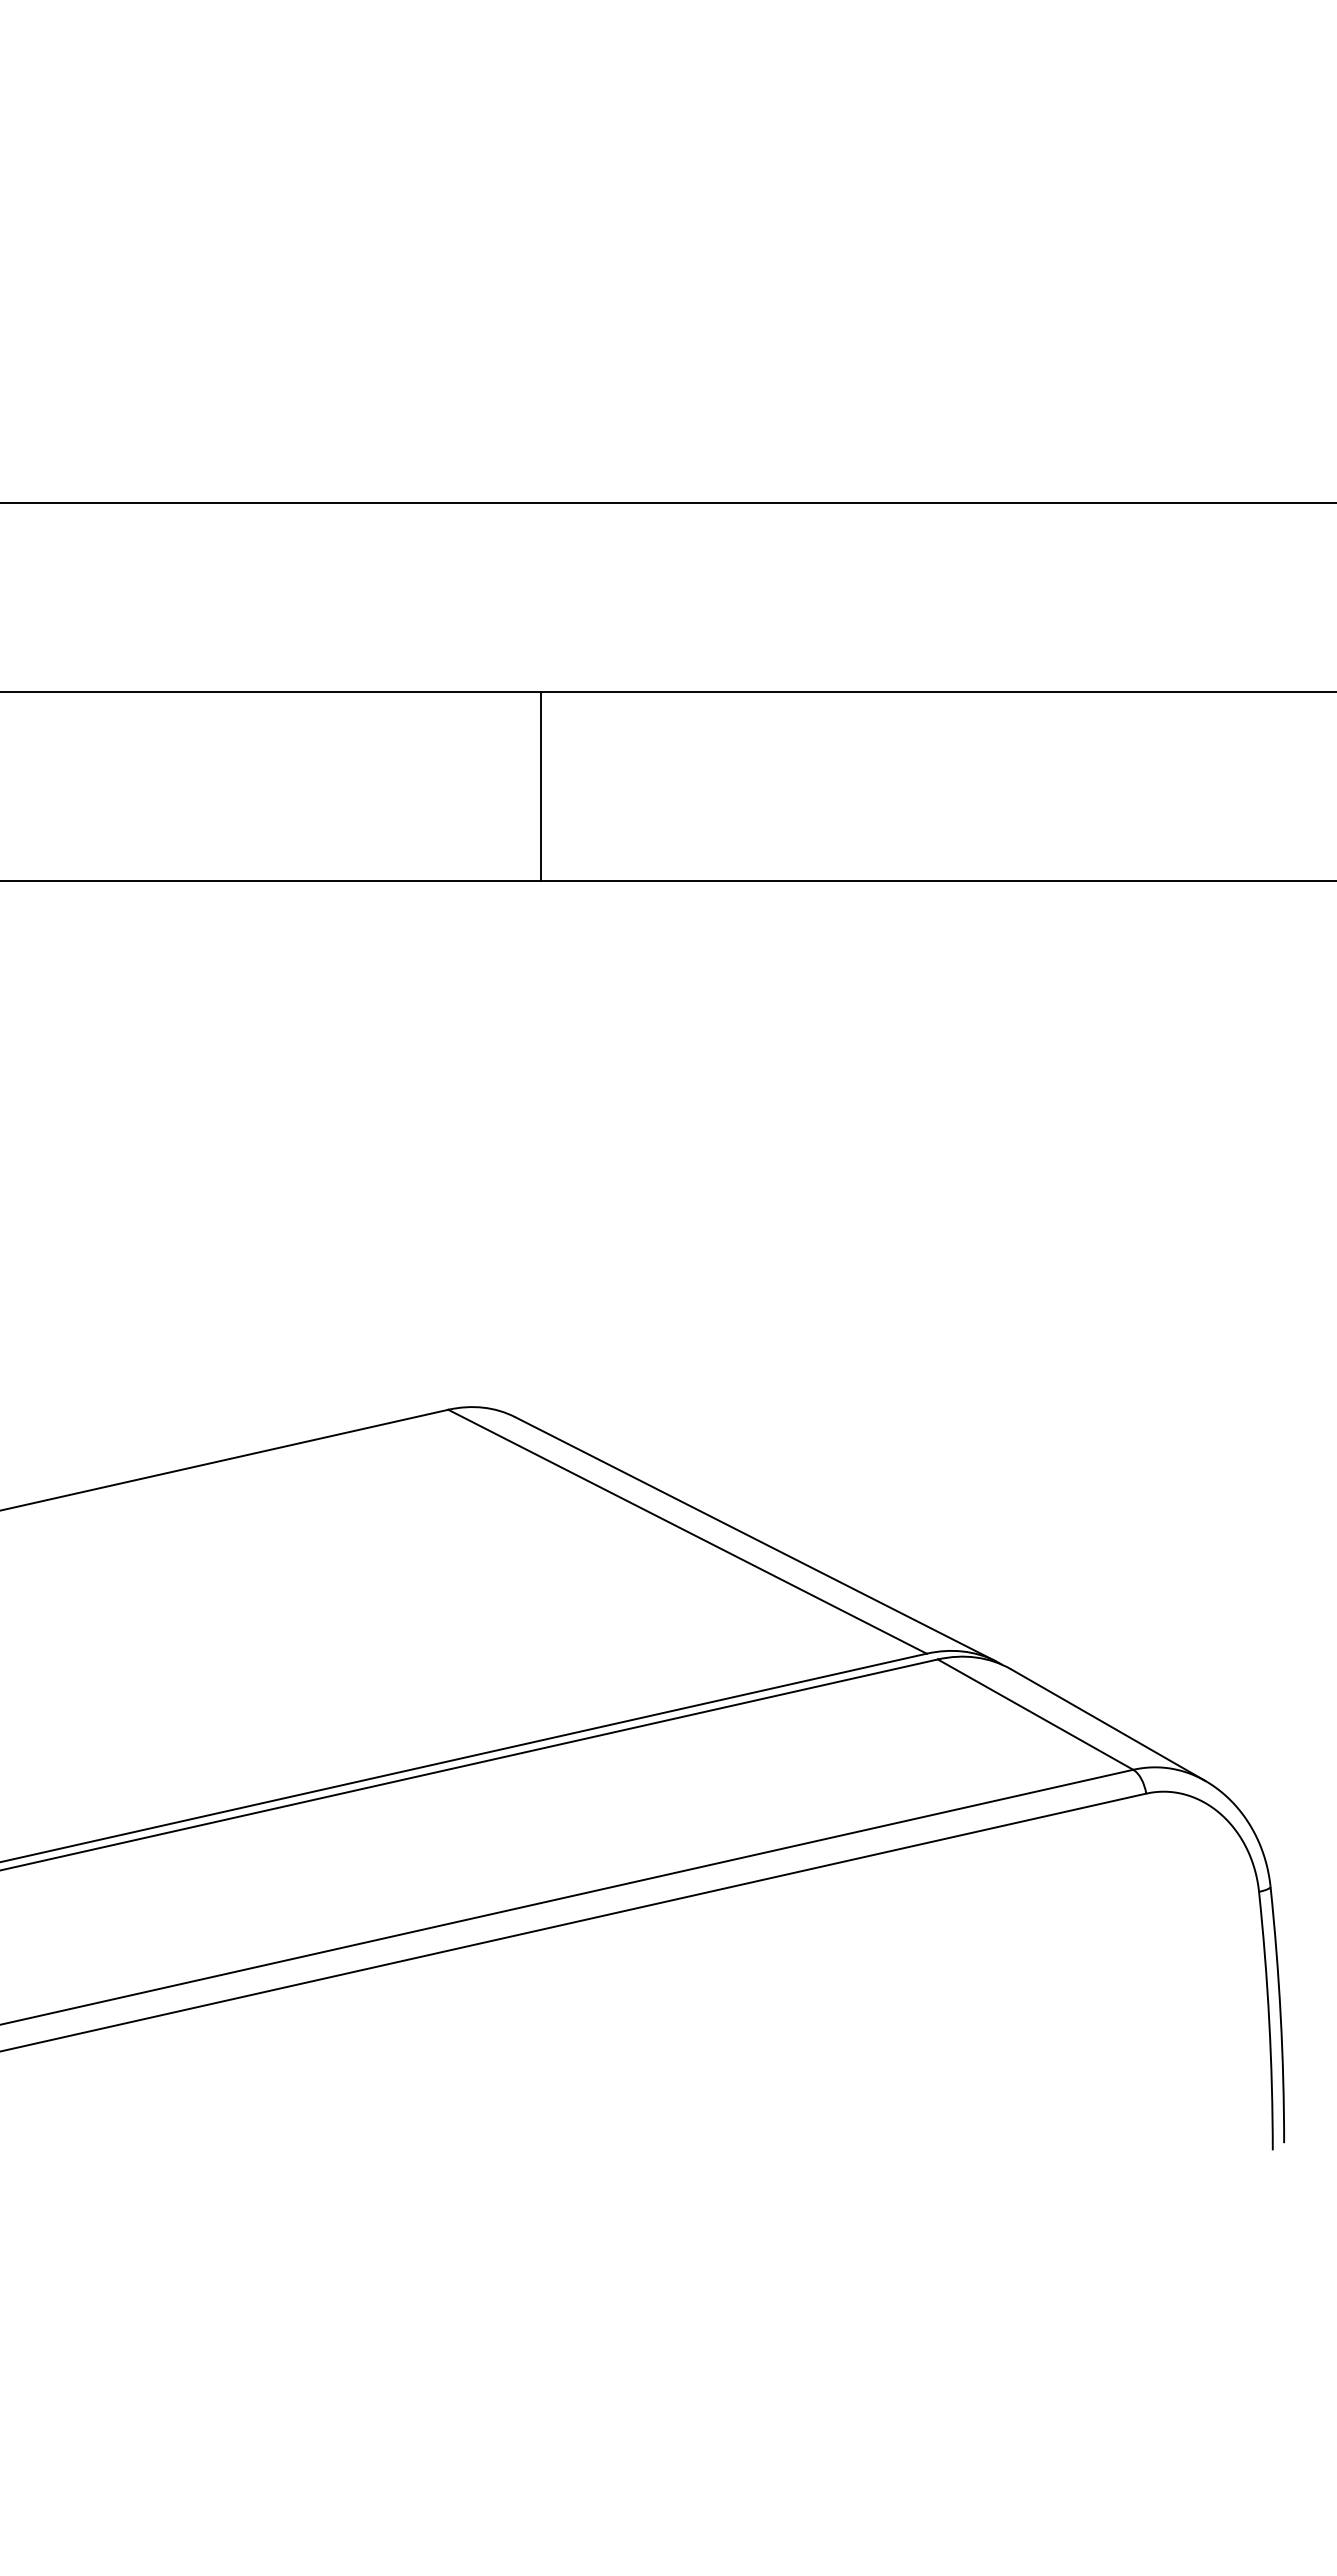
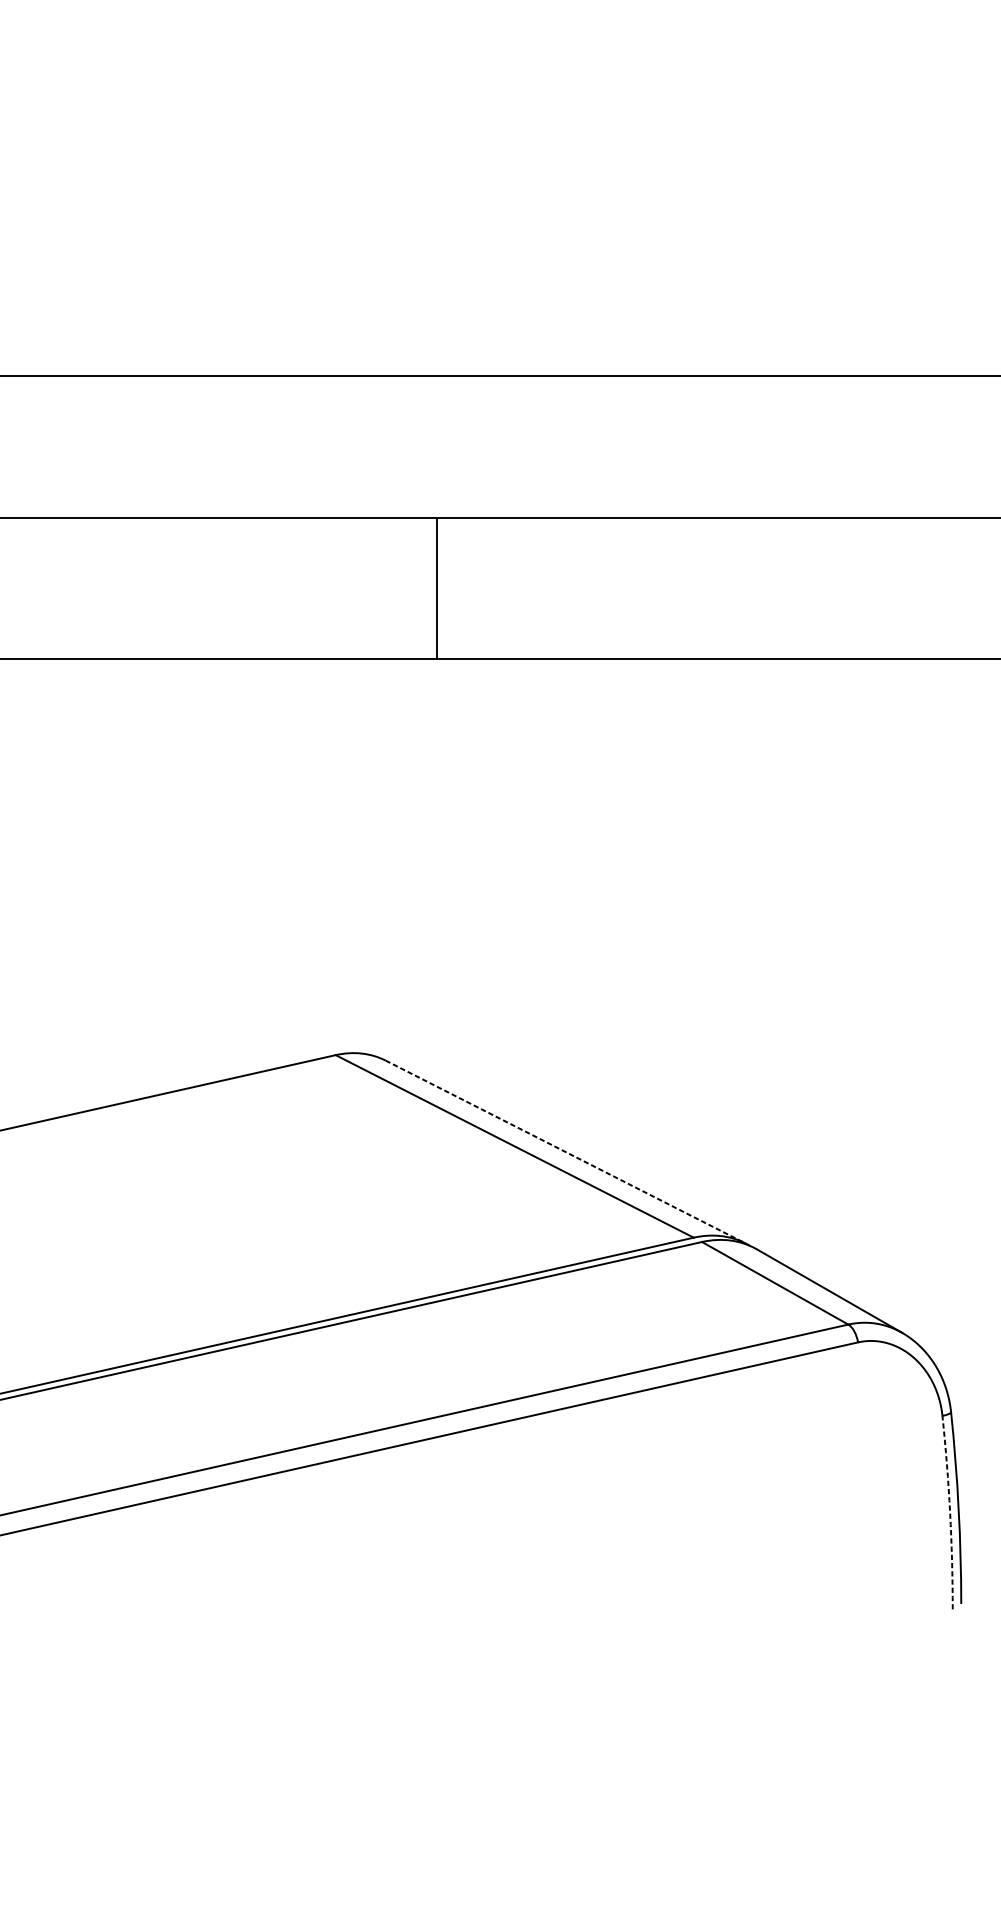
line: (541, 785) -> (436, 587), moved
line: (755, 1539) -> (565, 1152), solid -> dashed
arc: (1269, 2020) -> (950, 1512), solid -> dashed

